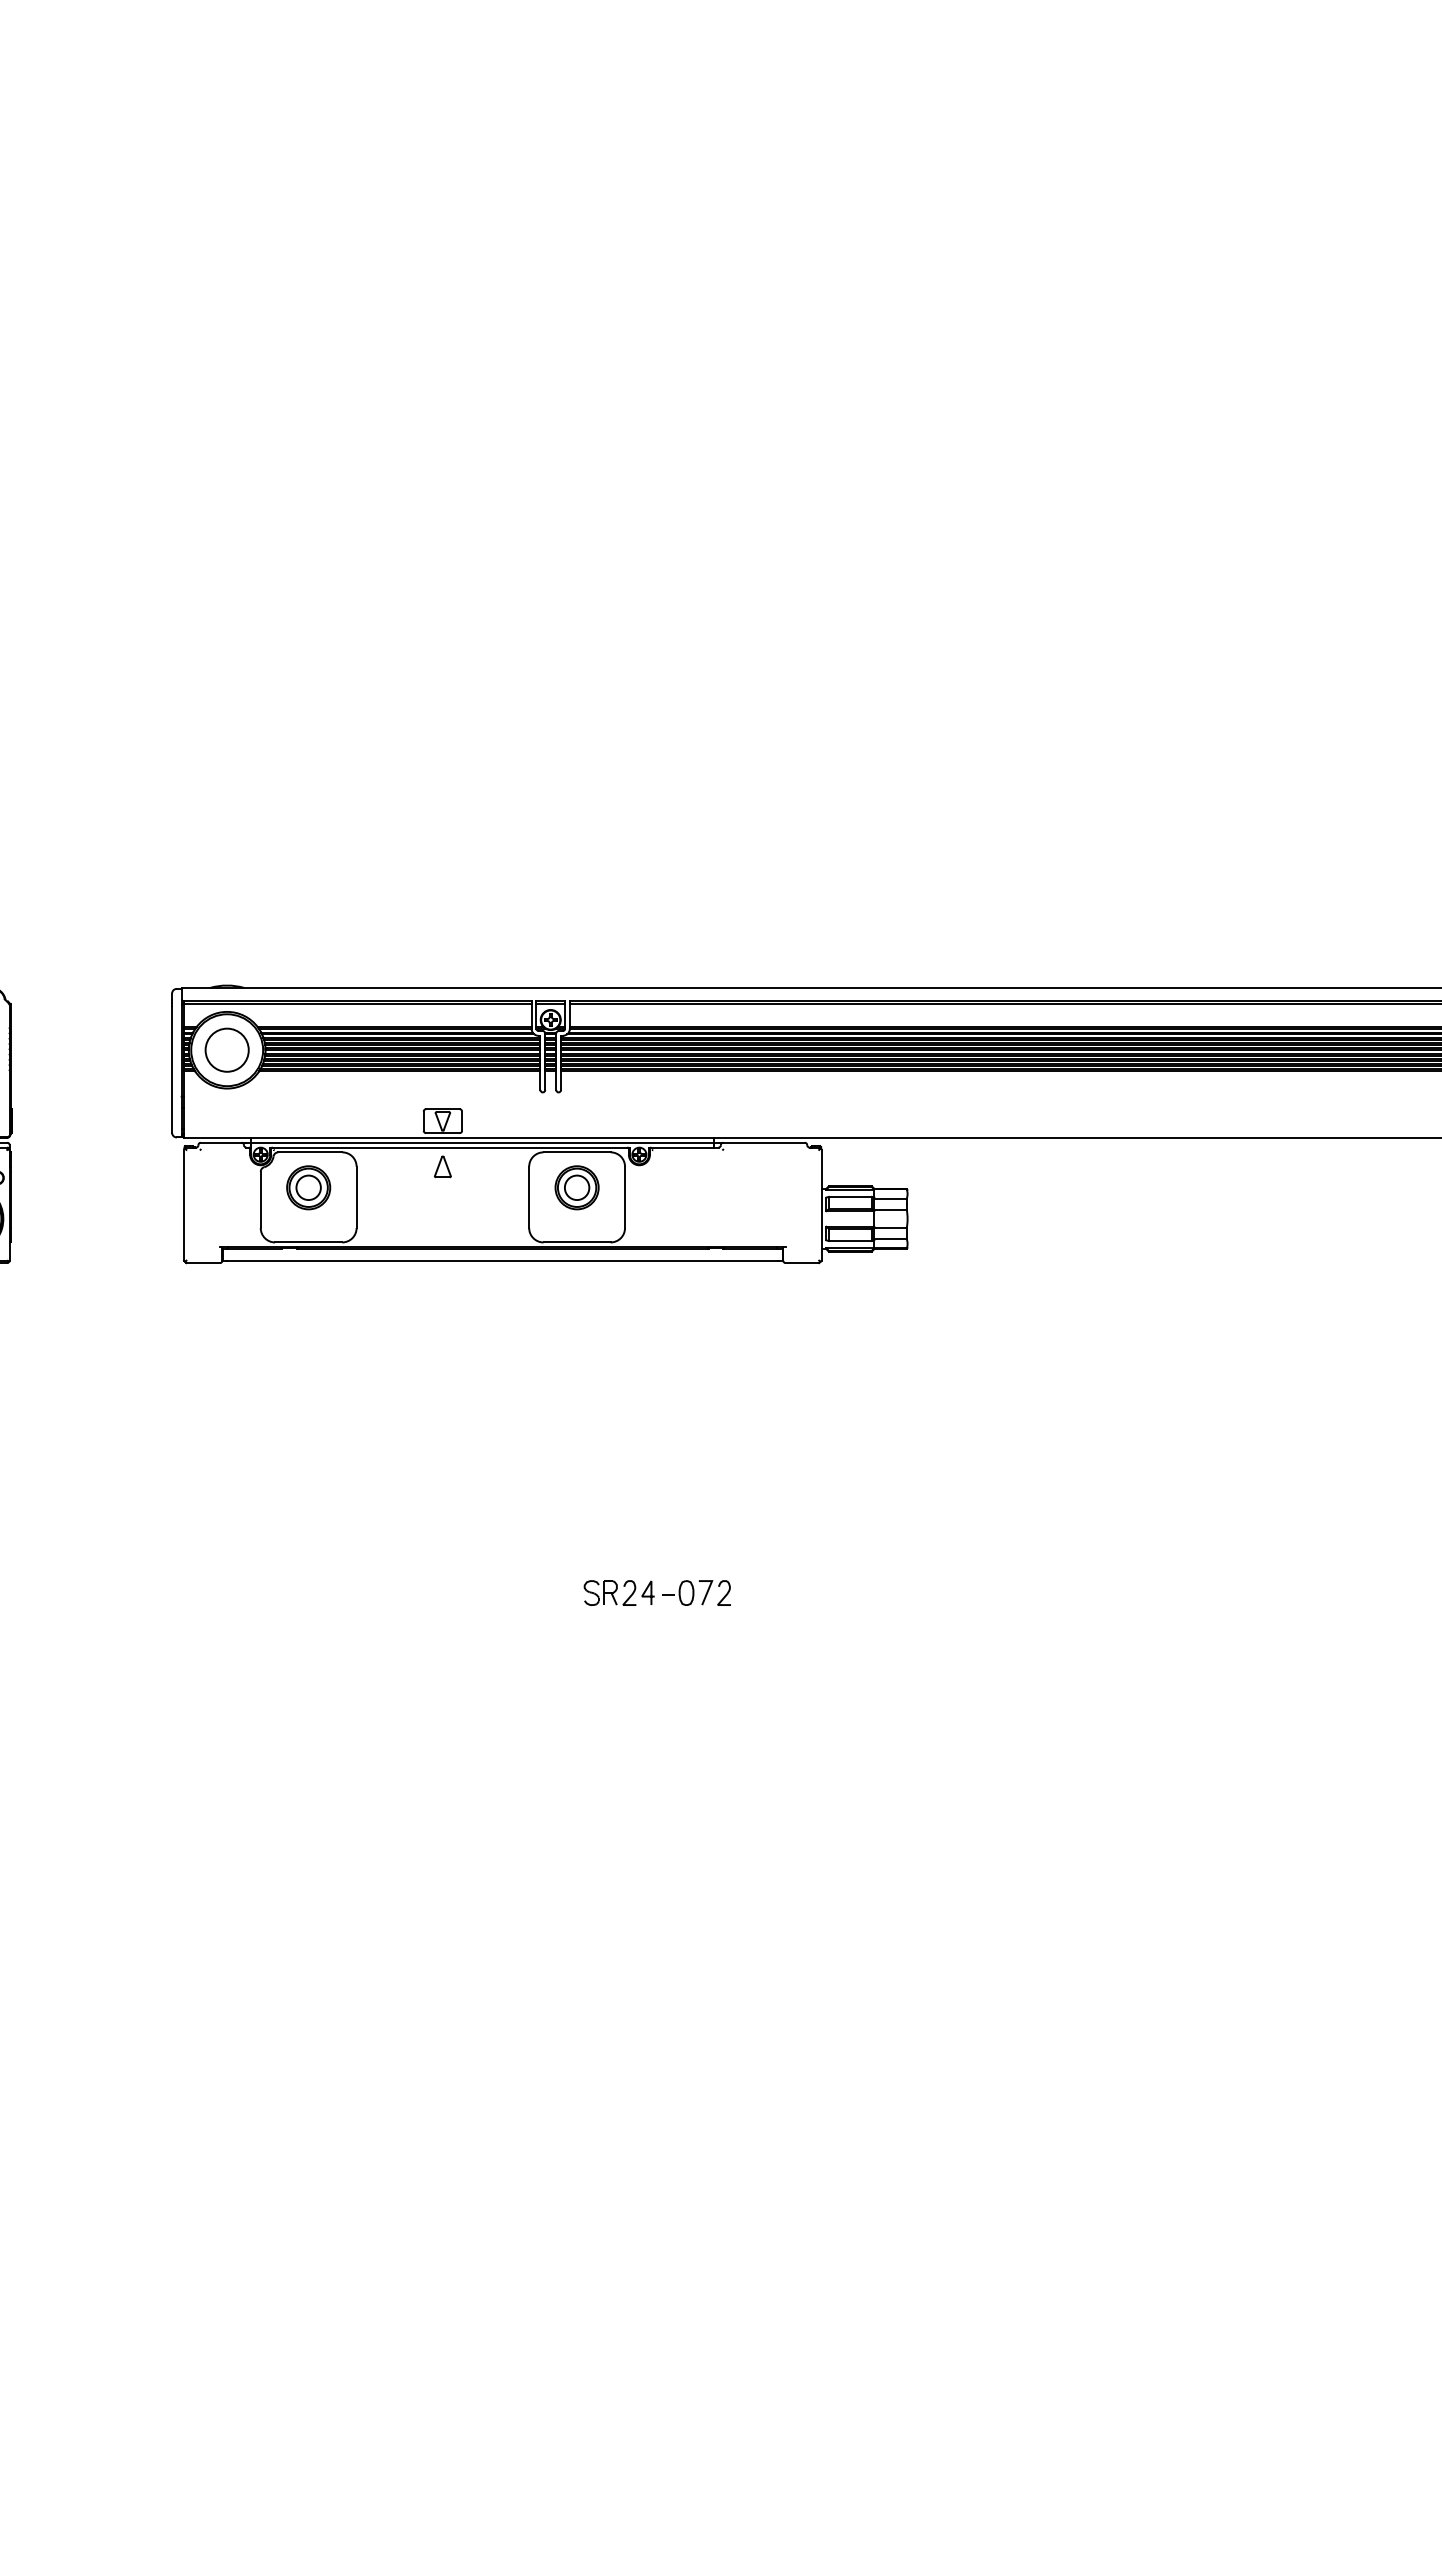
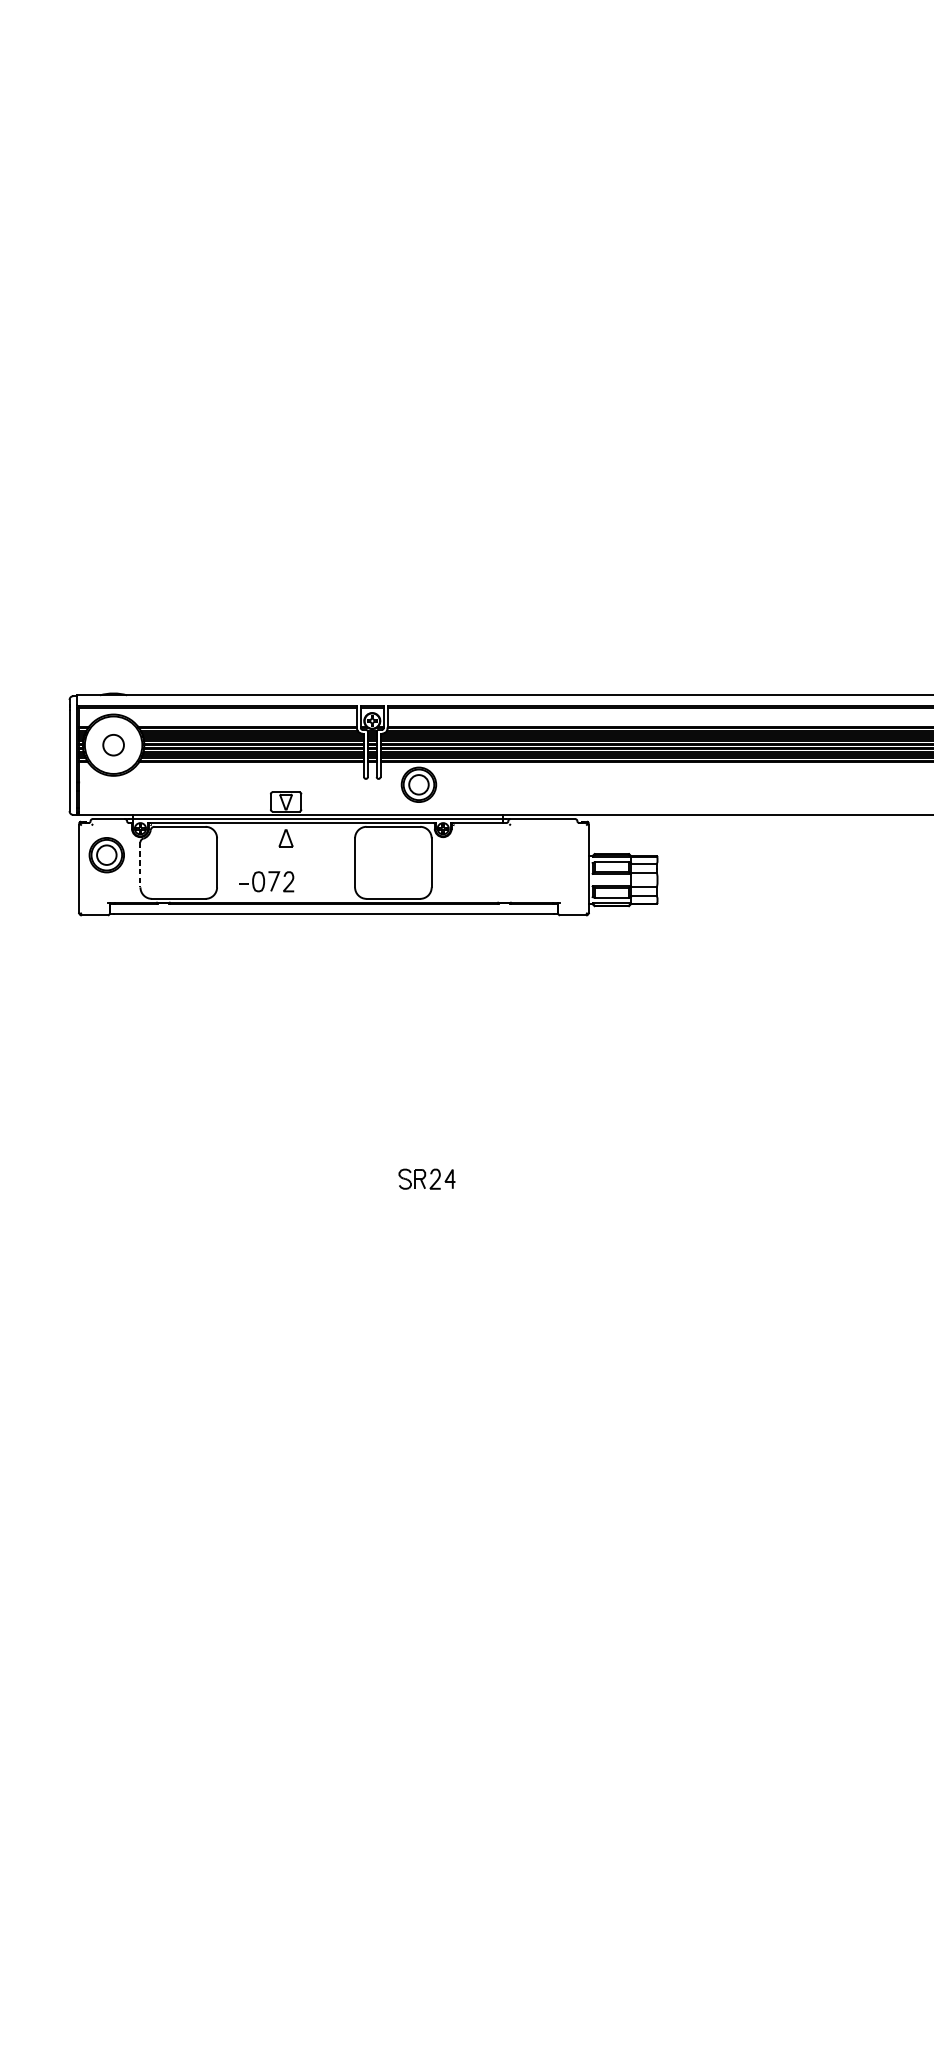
circle: (226, 1049) -> (113, 744), size x0.6
part: (308, 1187) -> (106, 854), moved
part: (576, 1187) -> (418, 784), moved
line: (260, 1200) -> (140, 865), solid -> dashed
part: (696, 1592) -> (266, 881), moved

